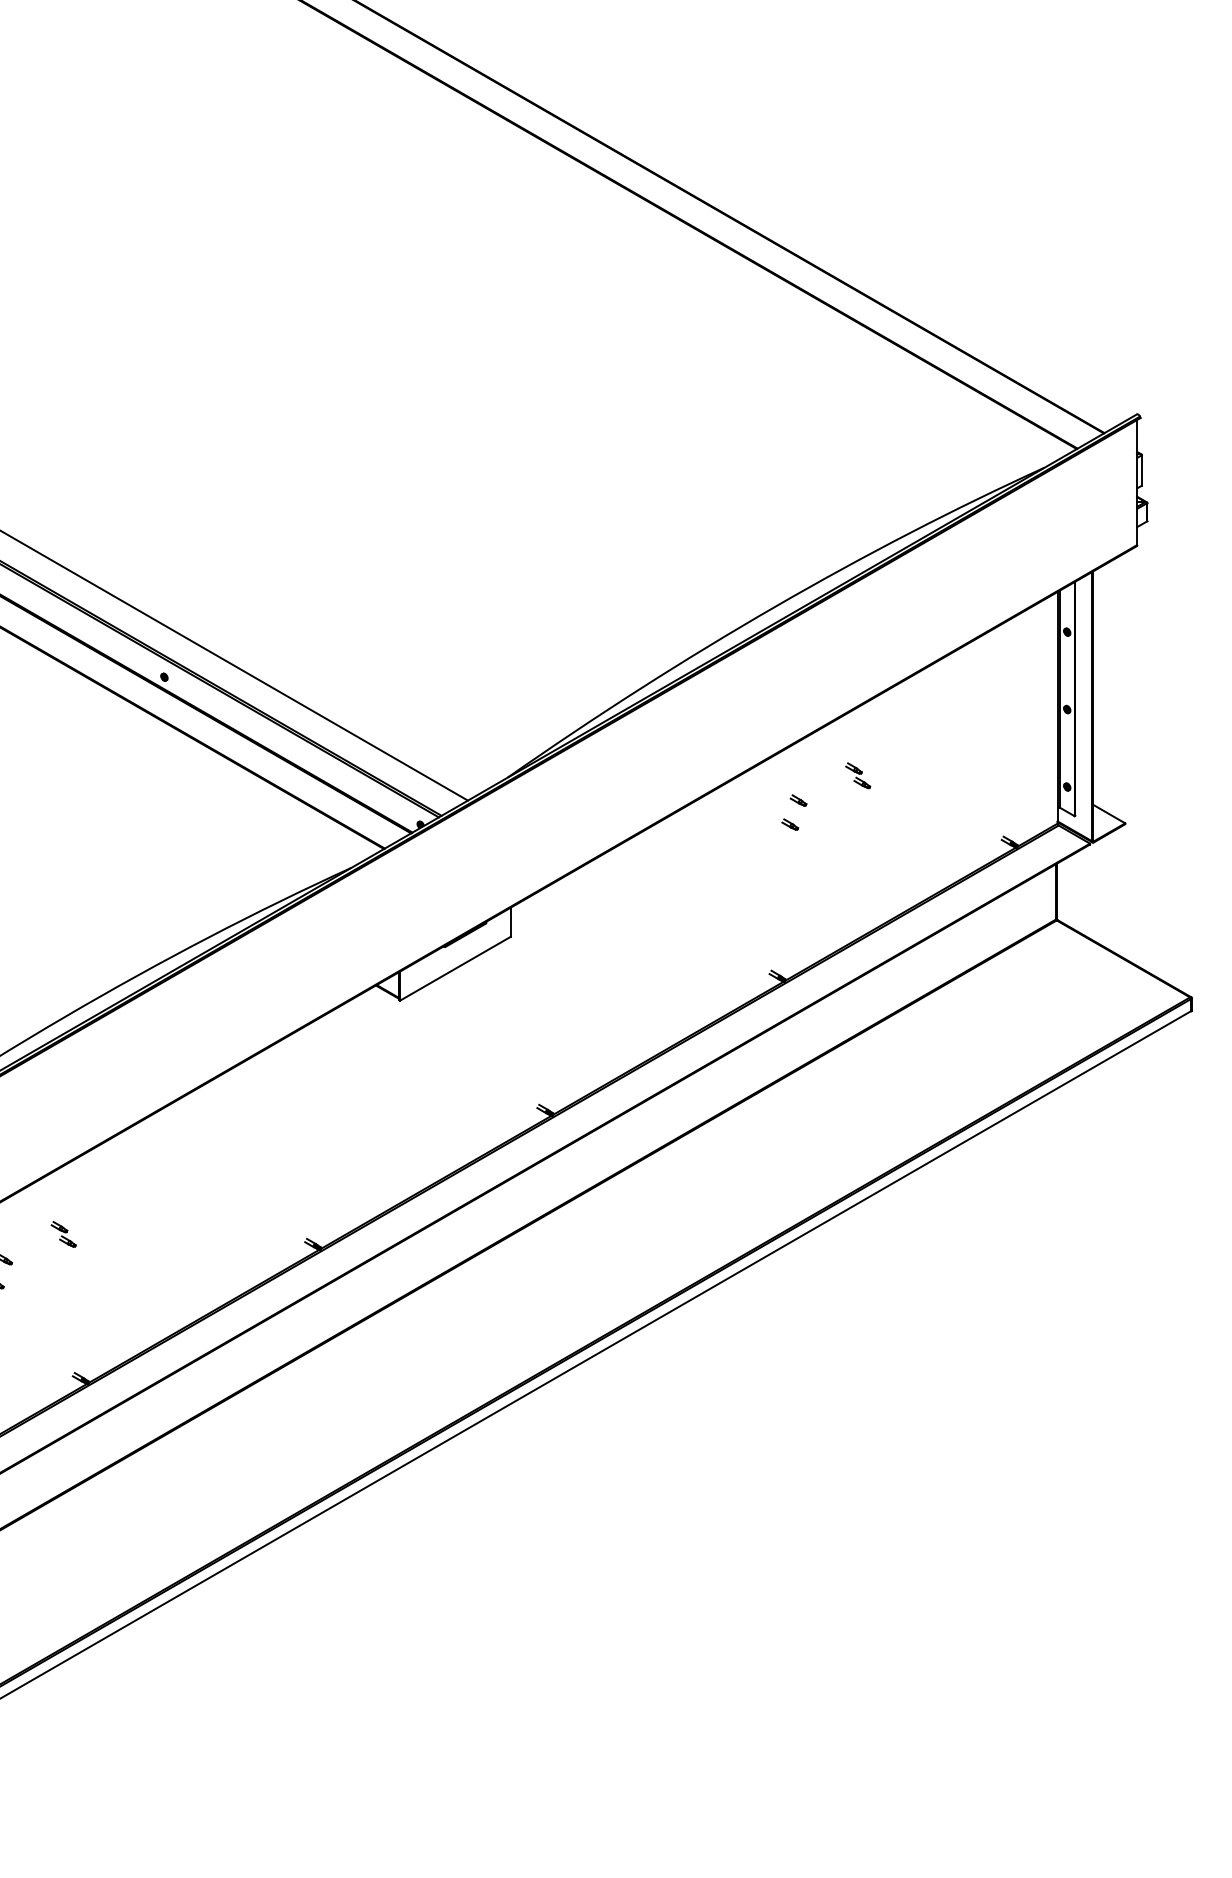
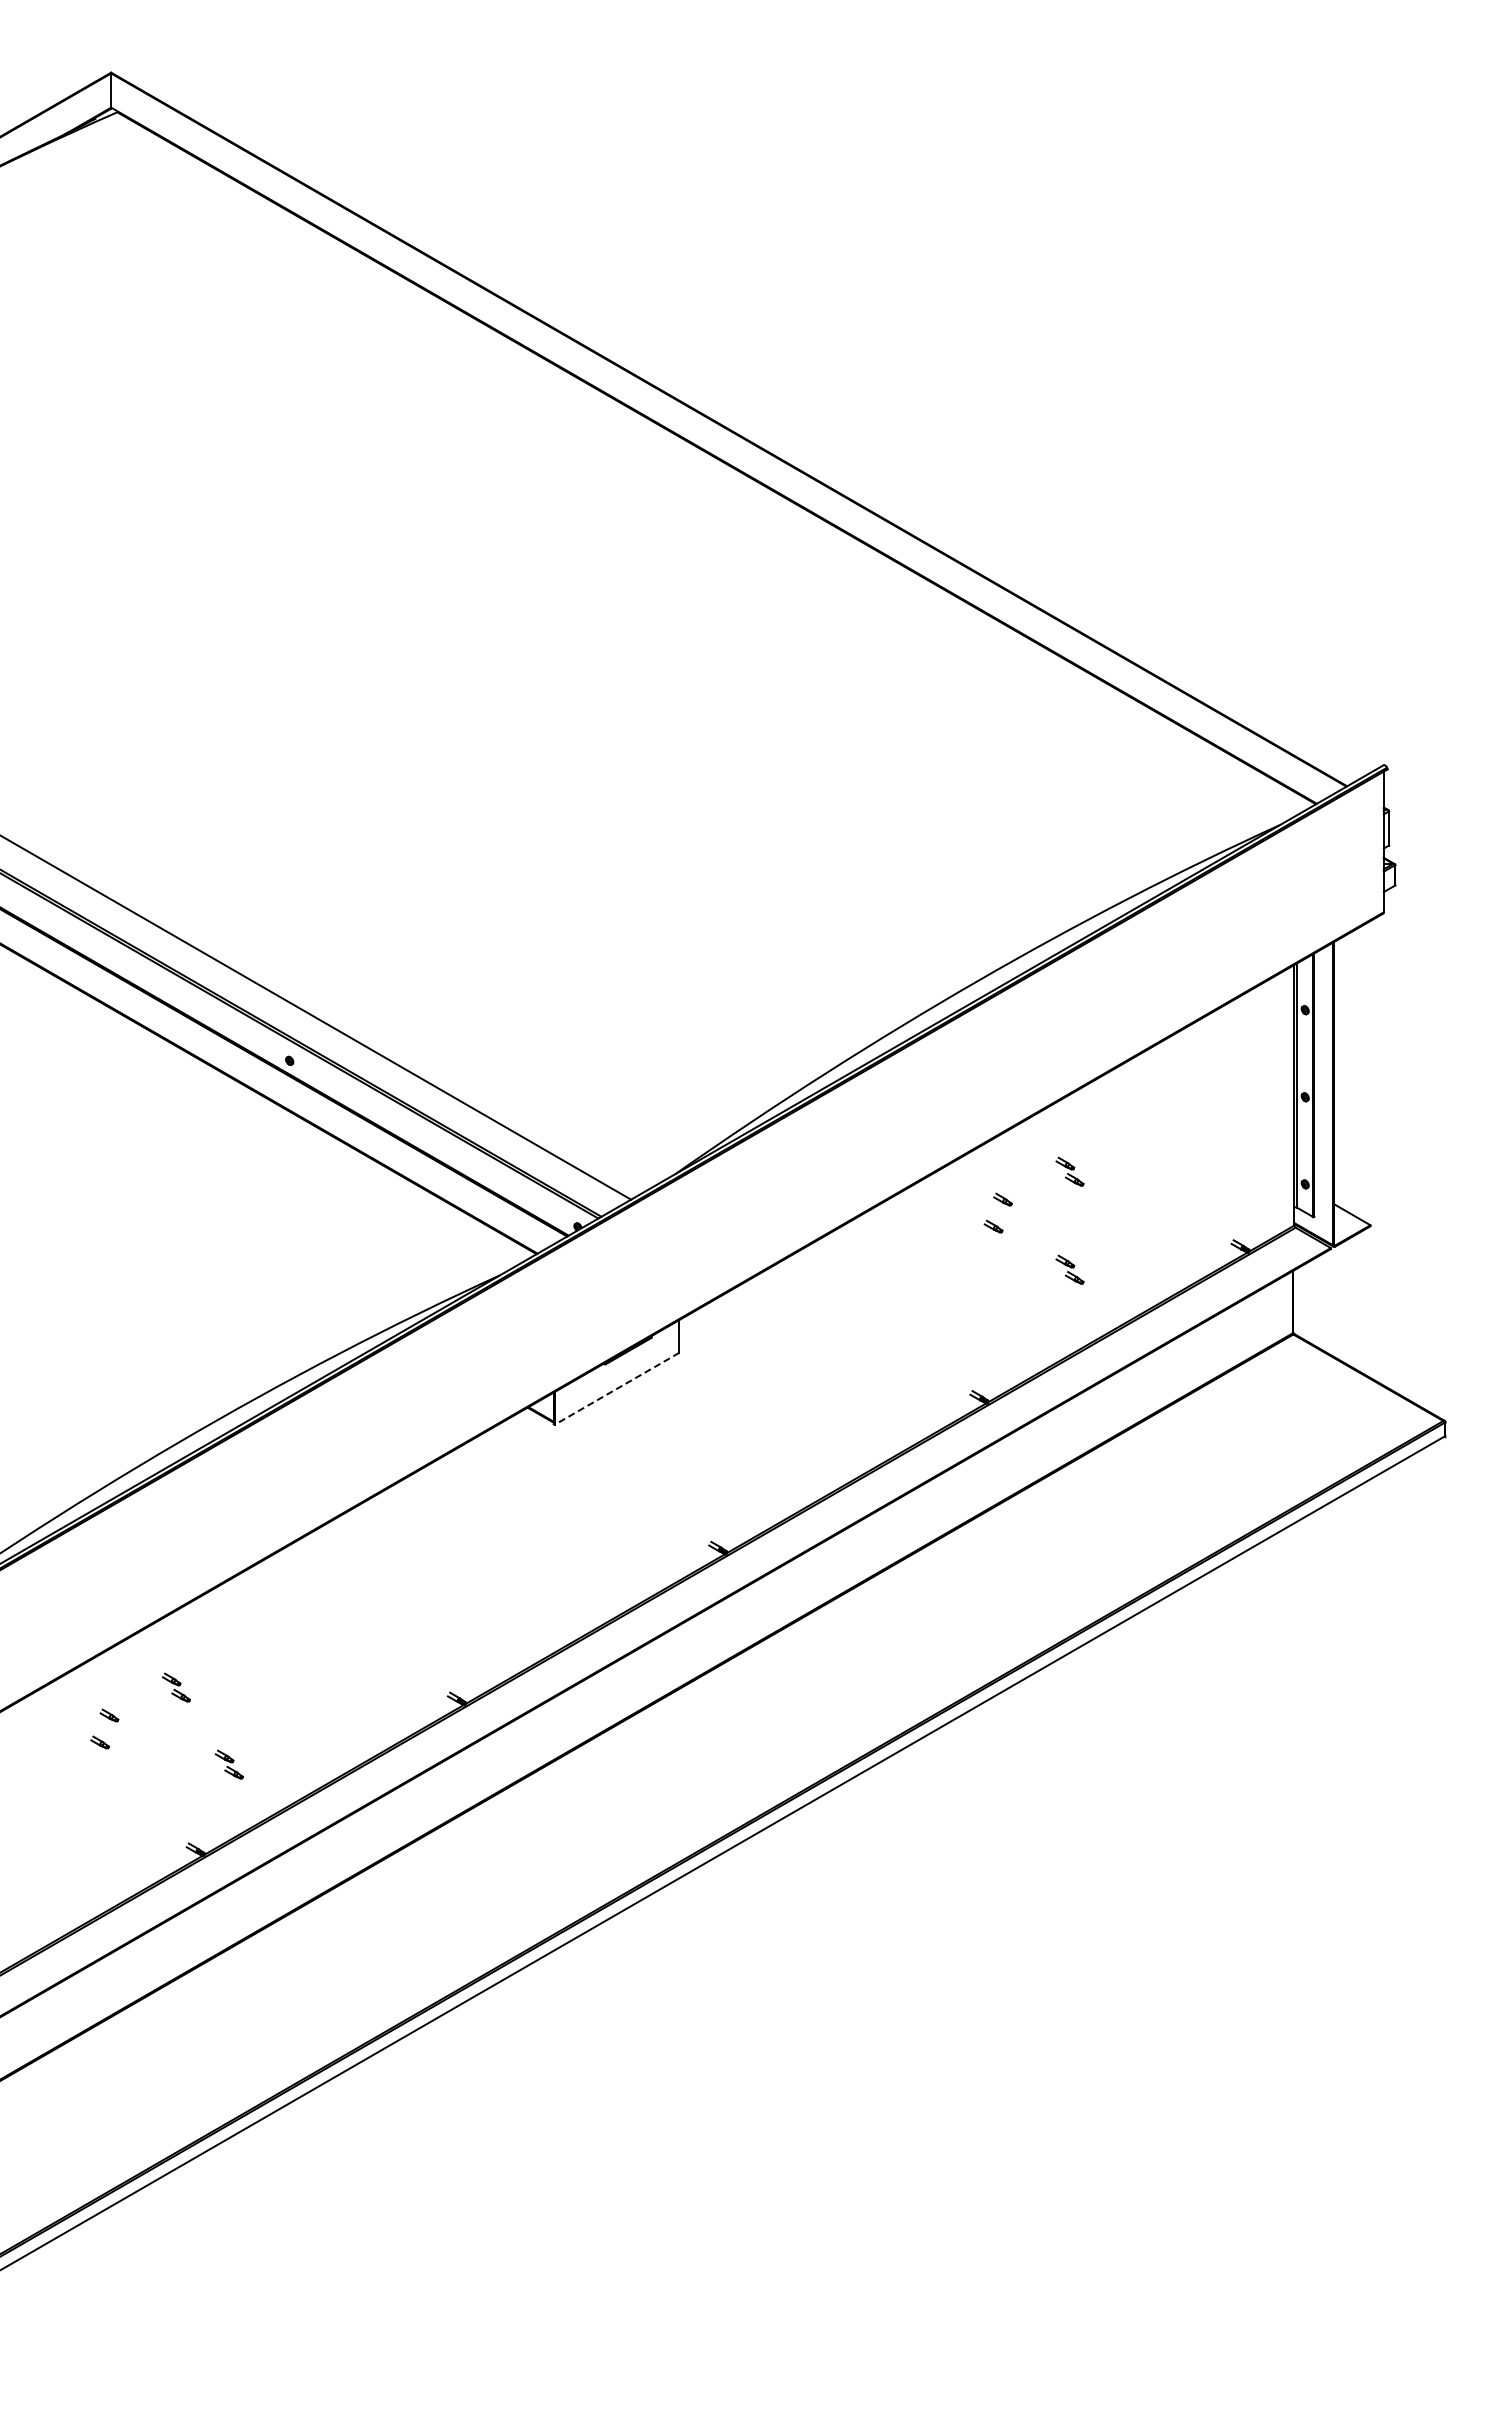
part: (857, 862) -> (1069, 1269), added
line: (455, 968) -> (617, 1388), solid -> dashed
part: (110, 1302) -> (228, 1764), added

